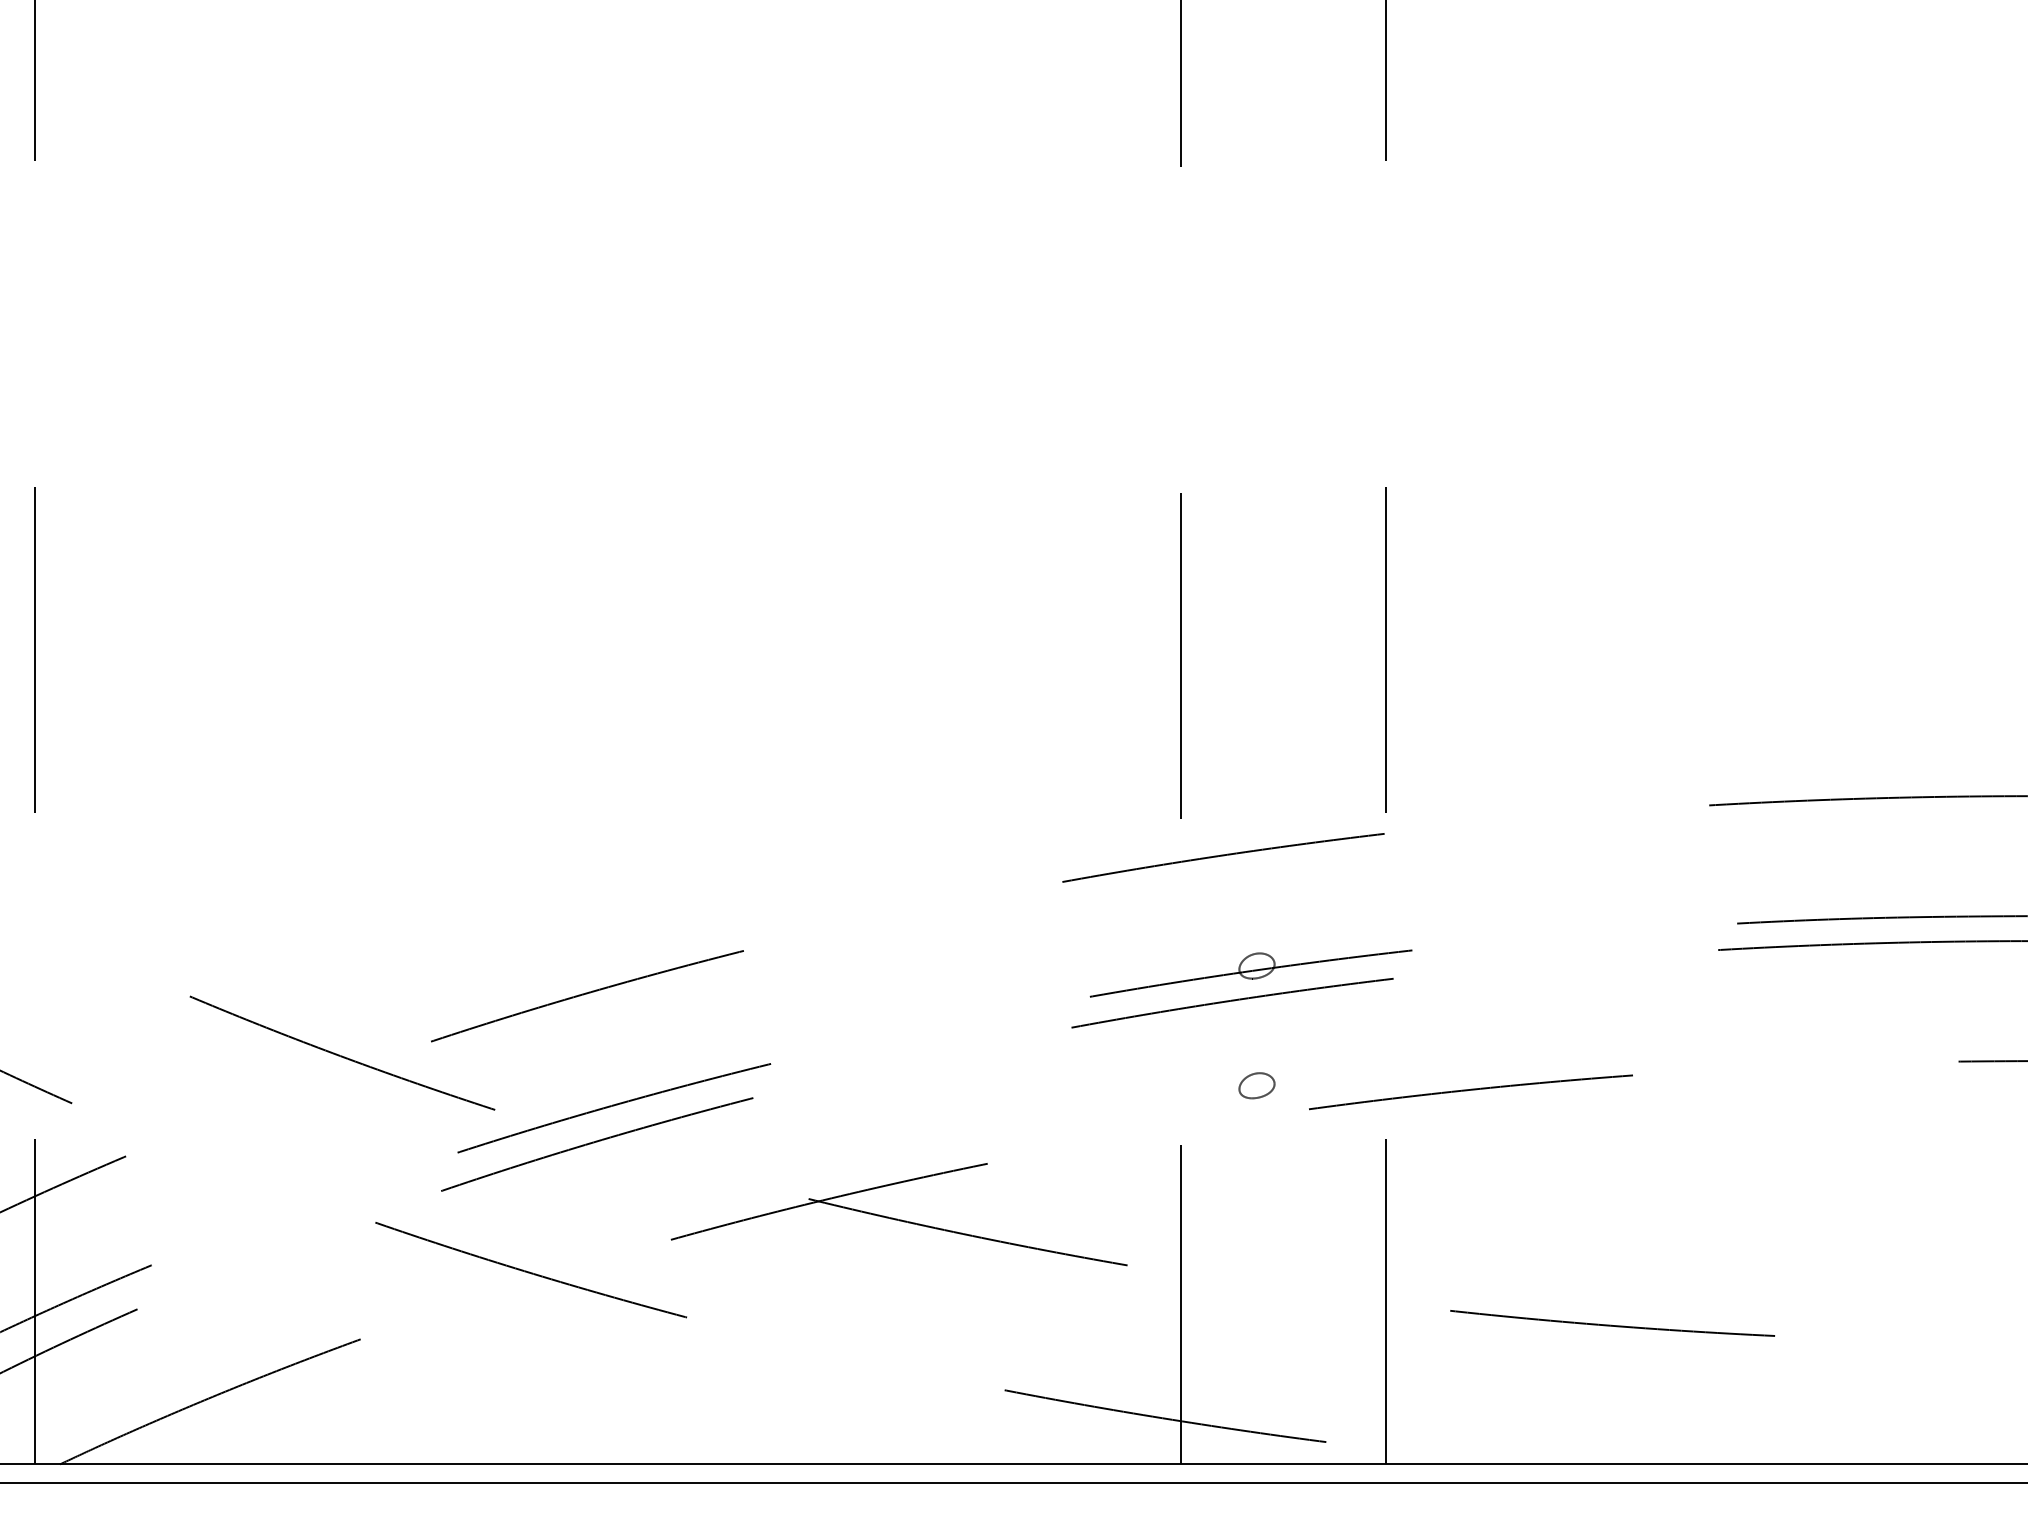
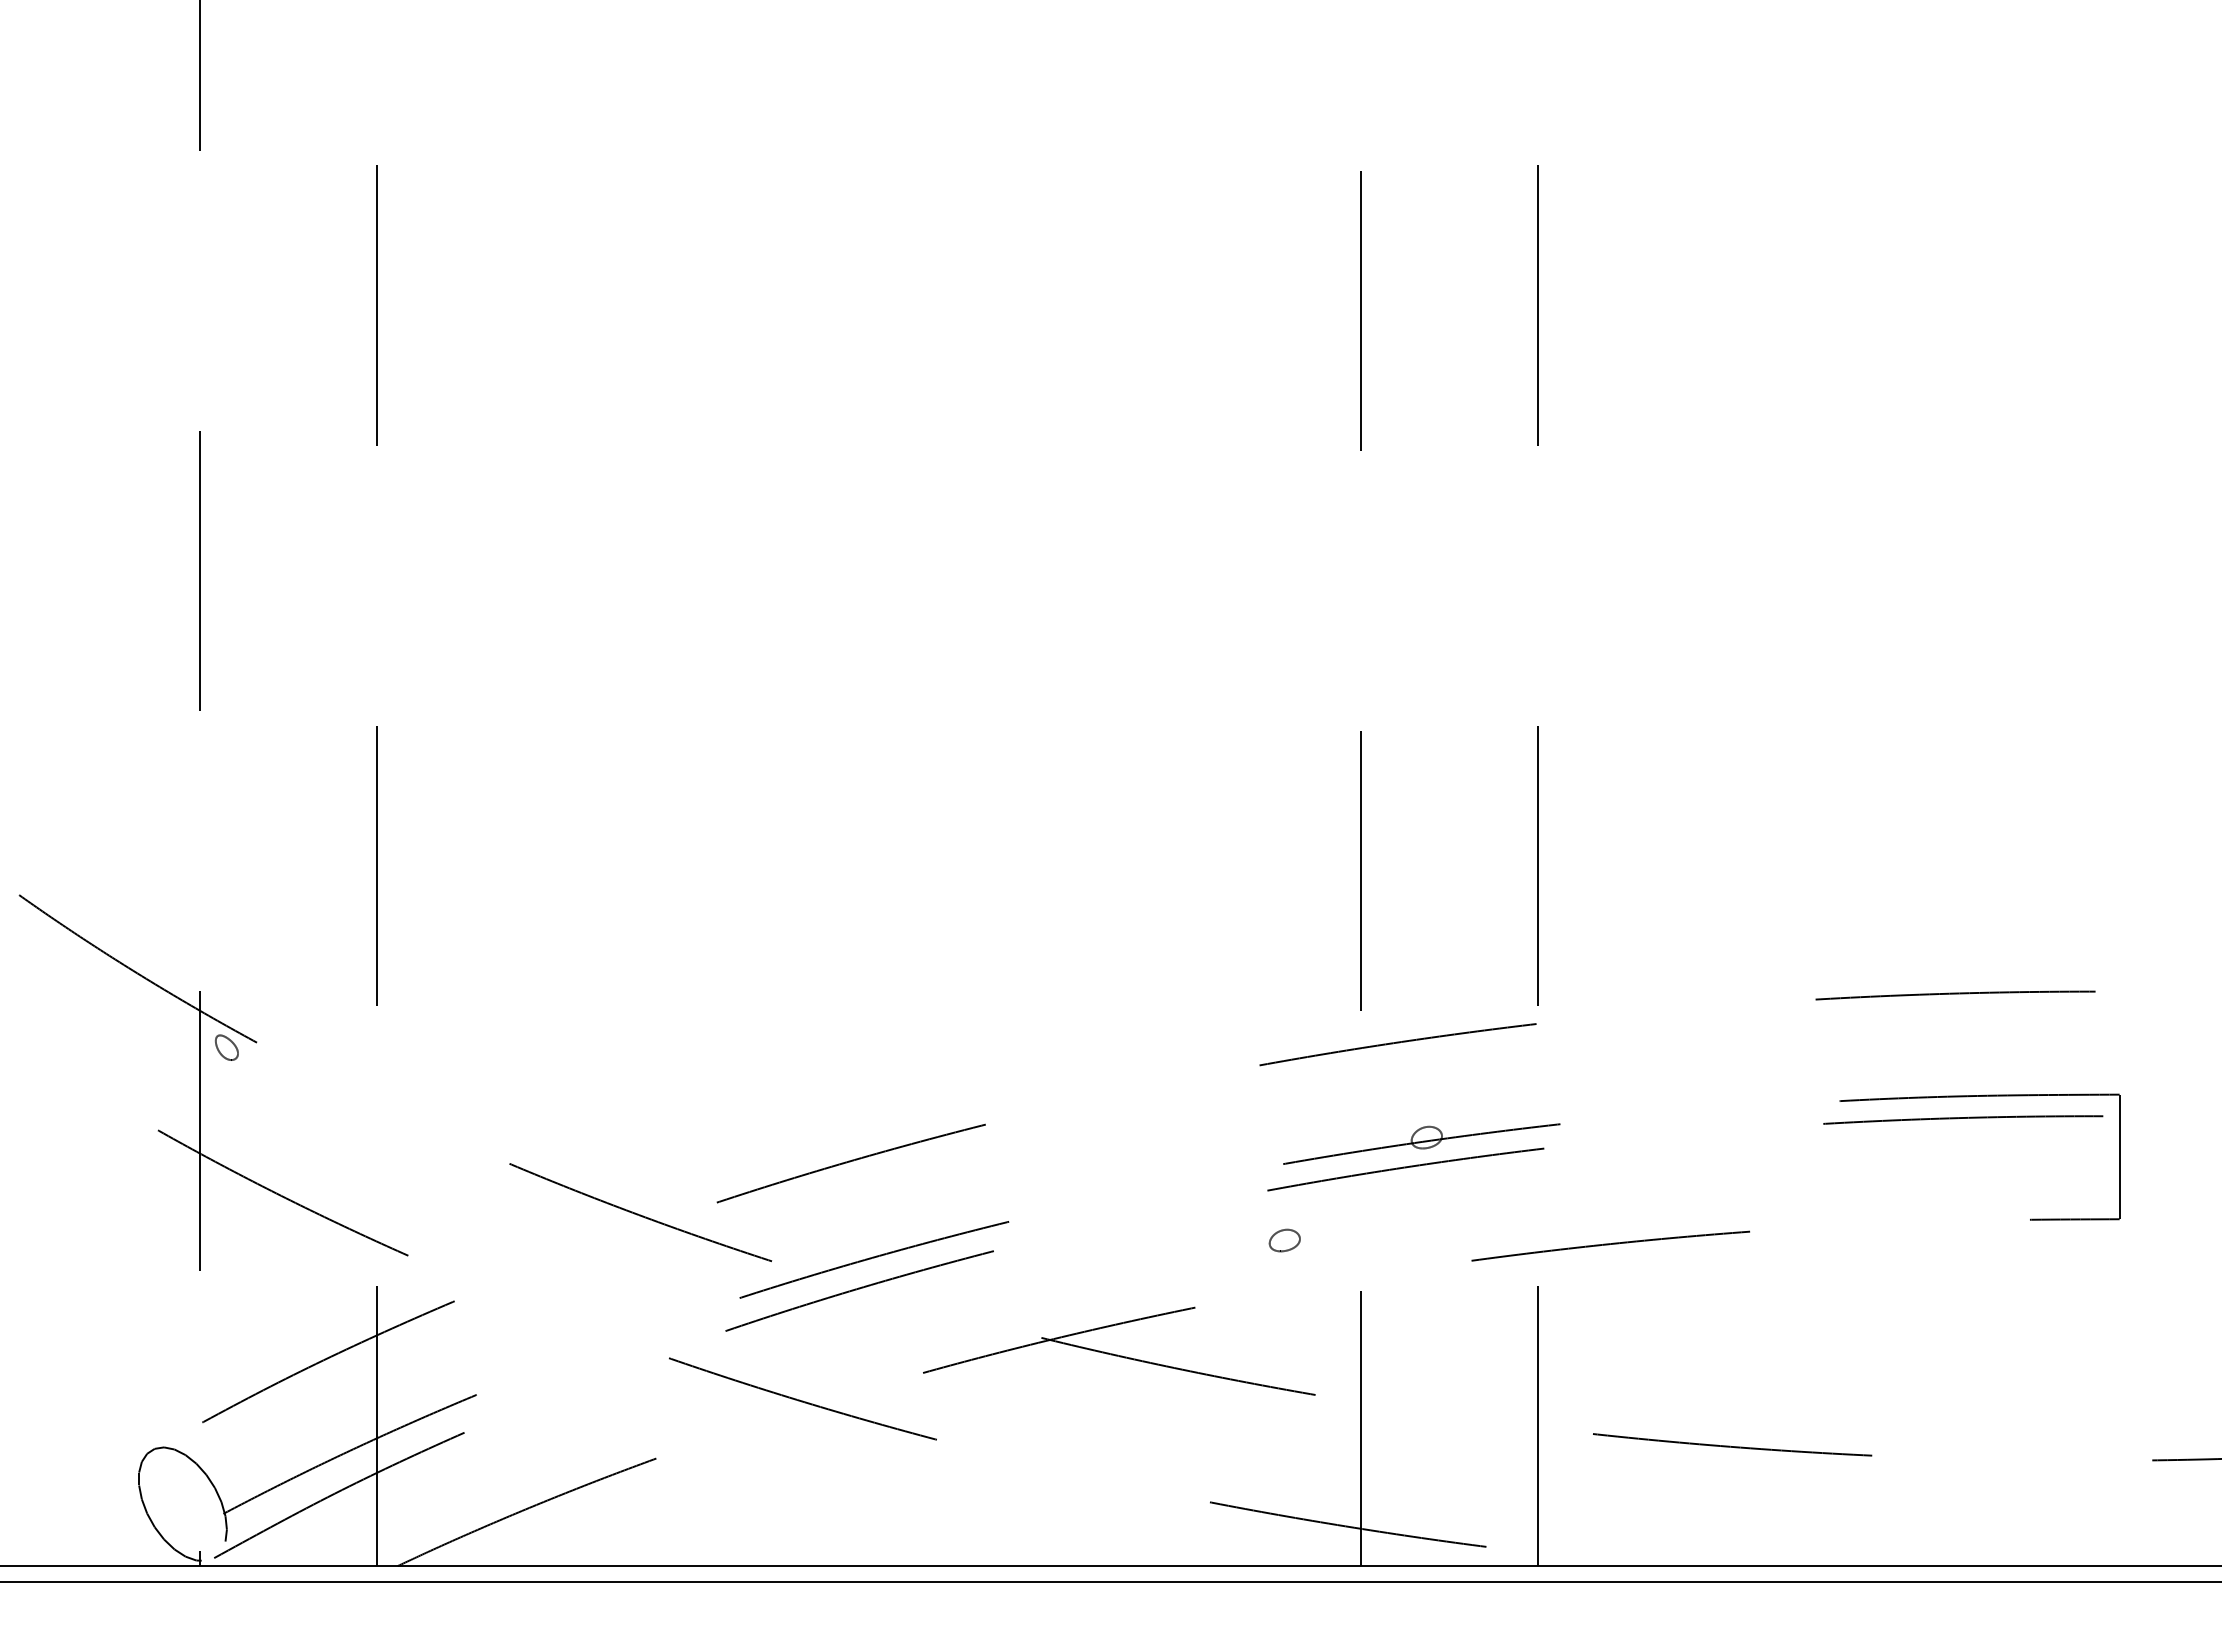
part: (1256, 1085) -> (1284, 1240), moved

